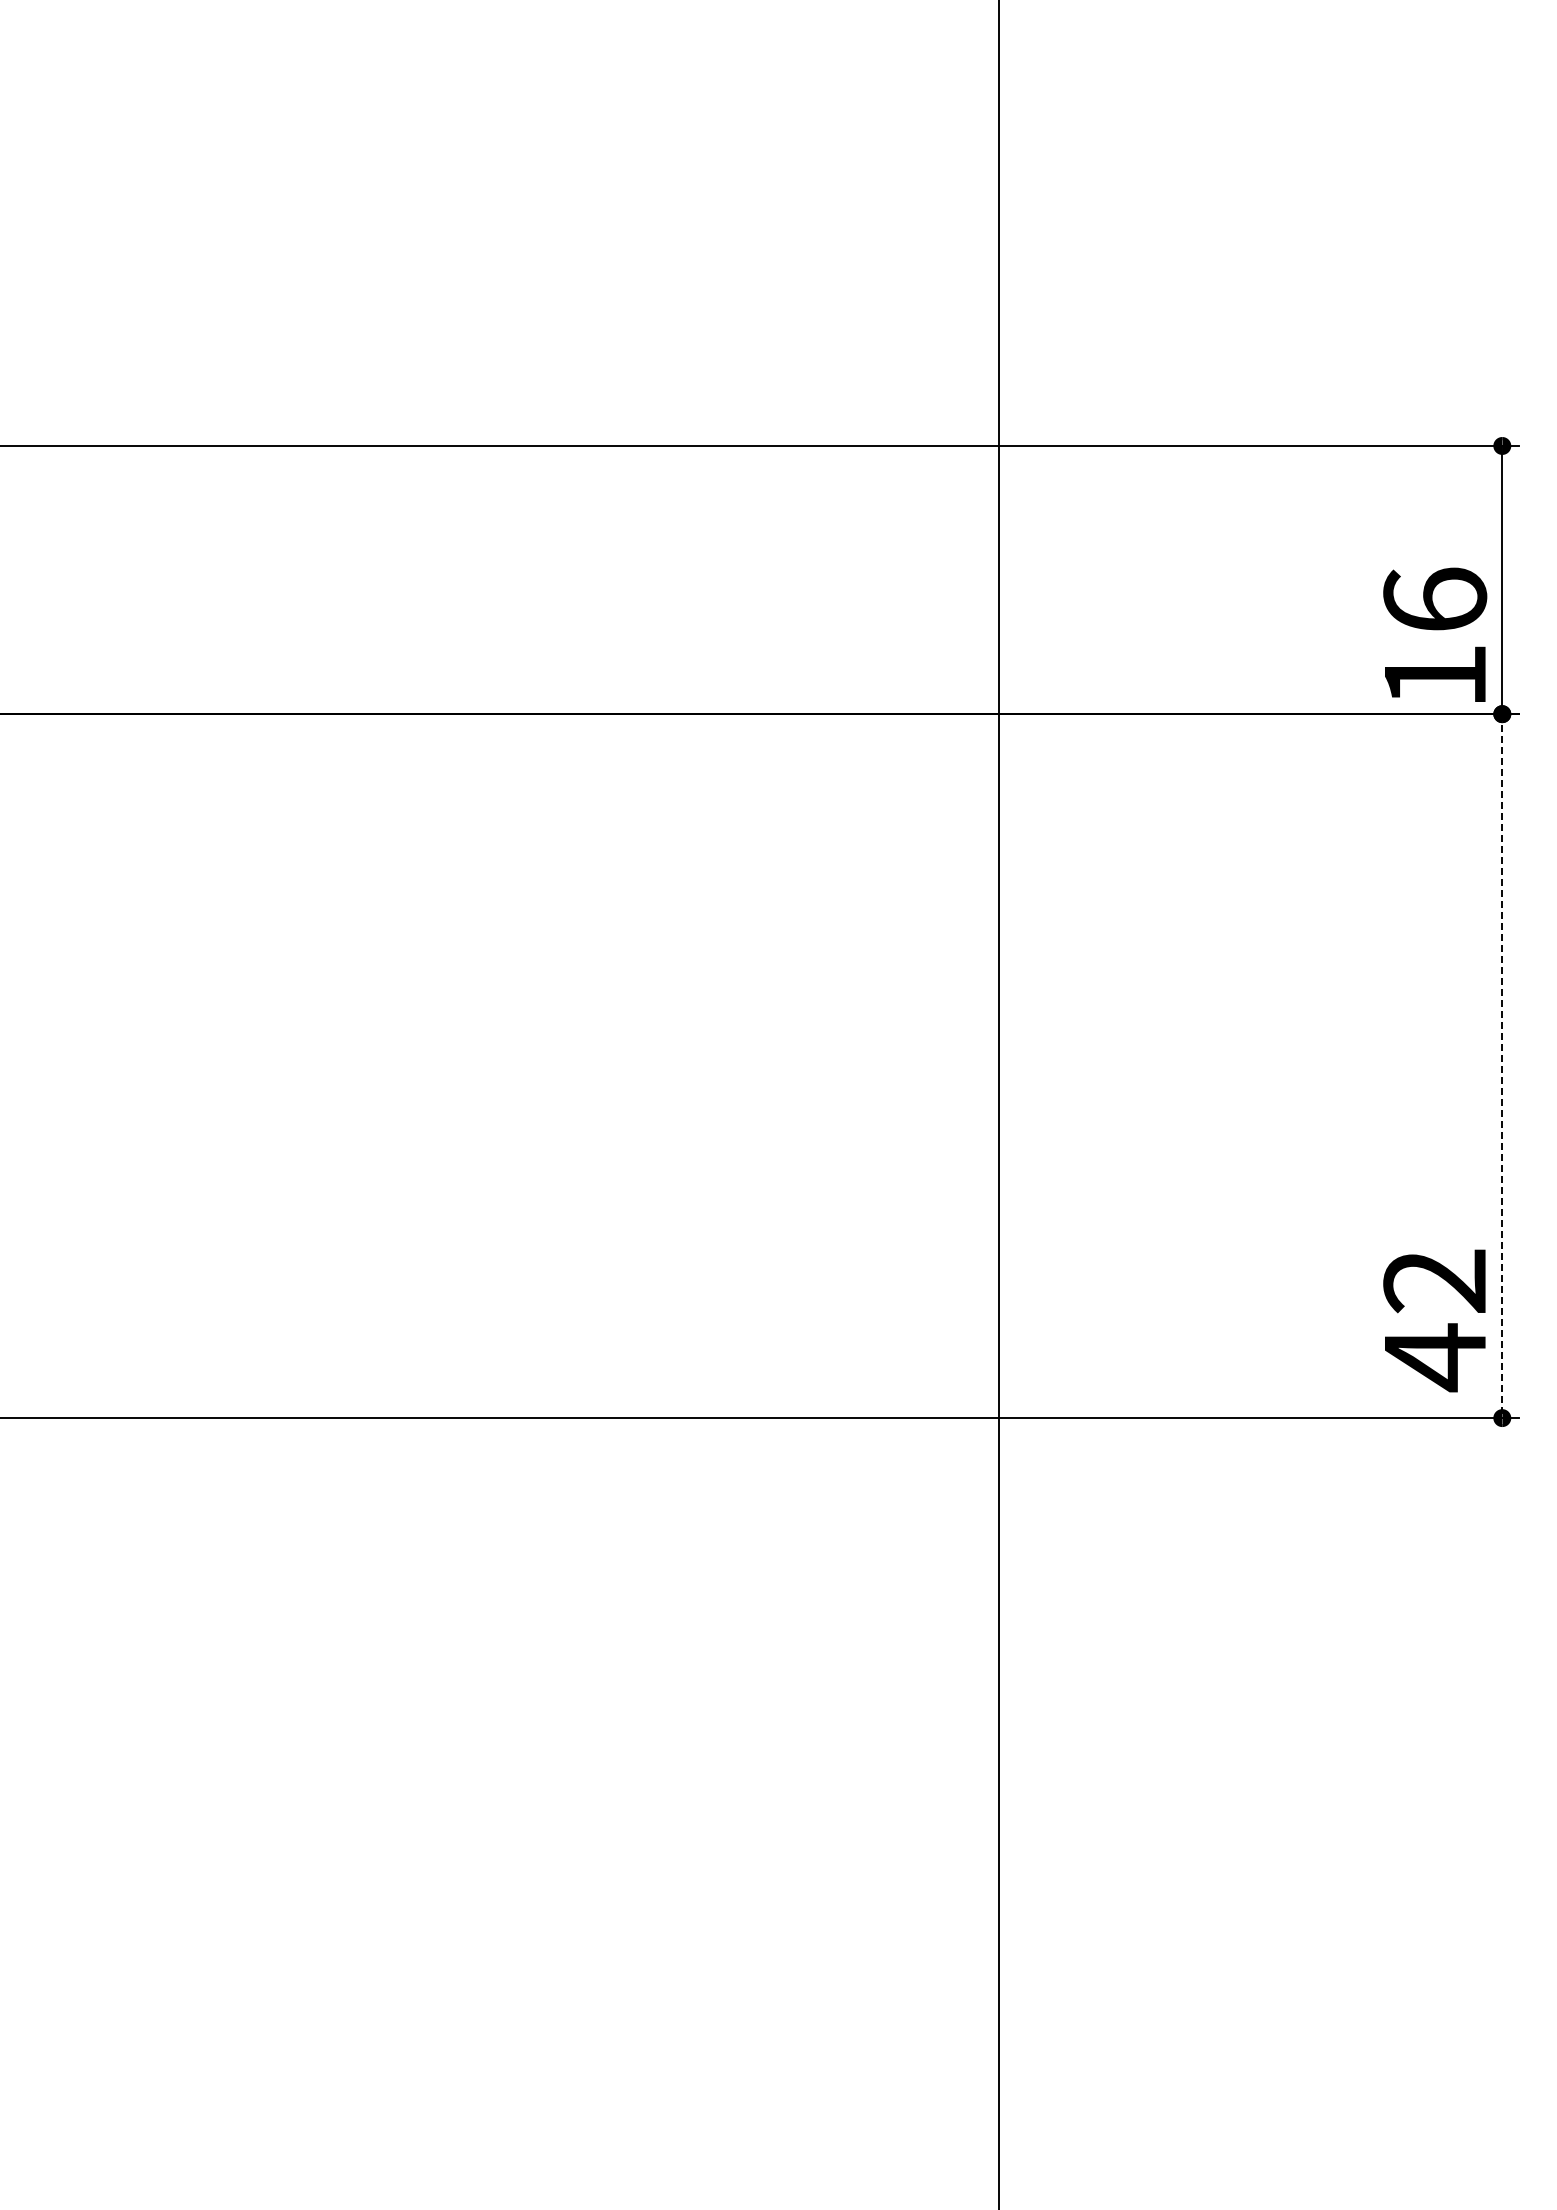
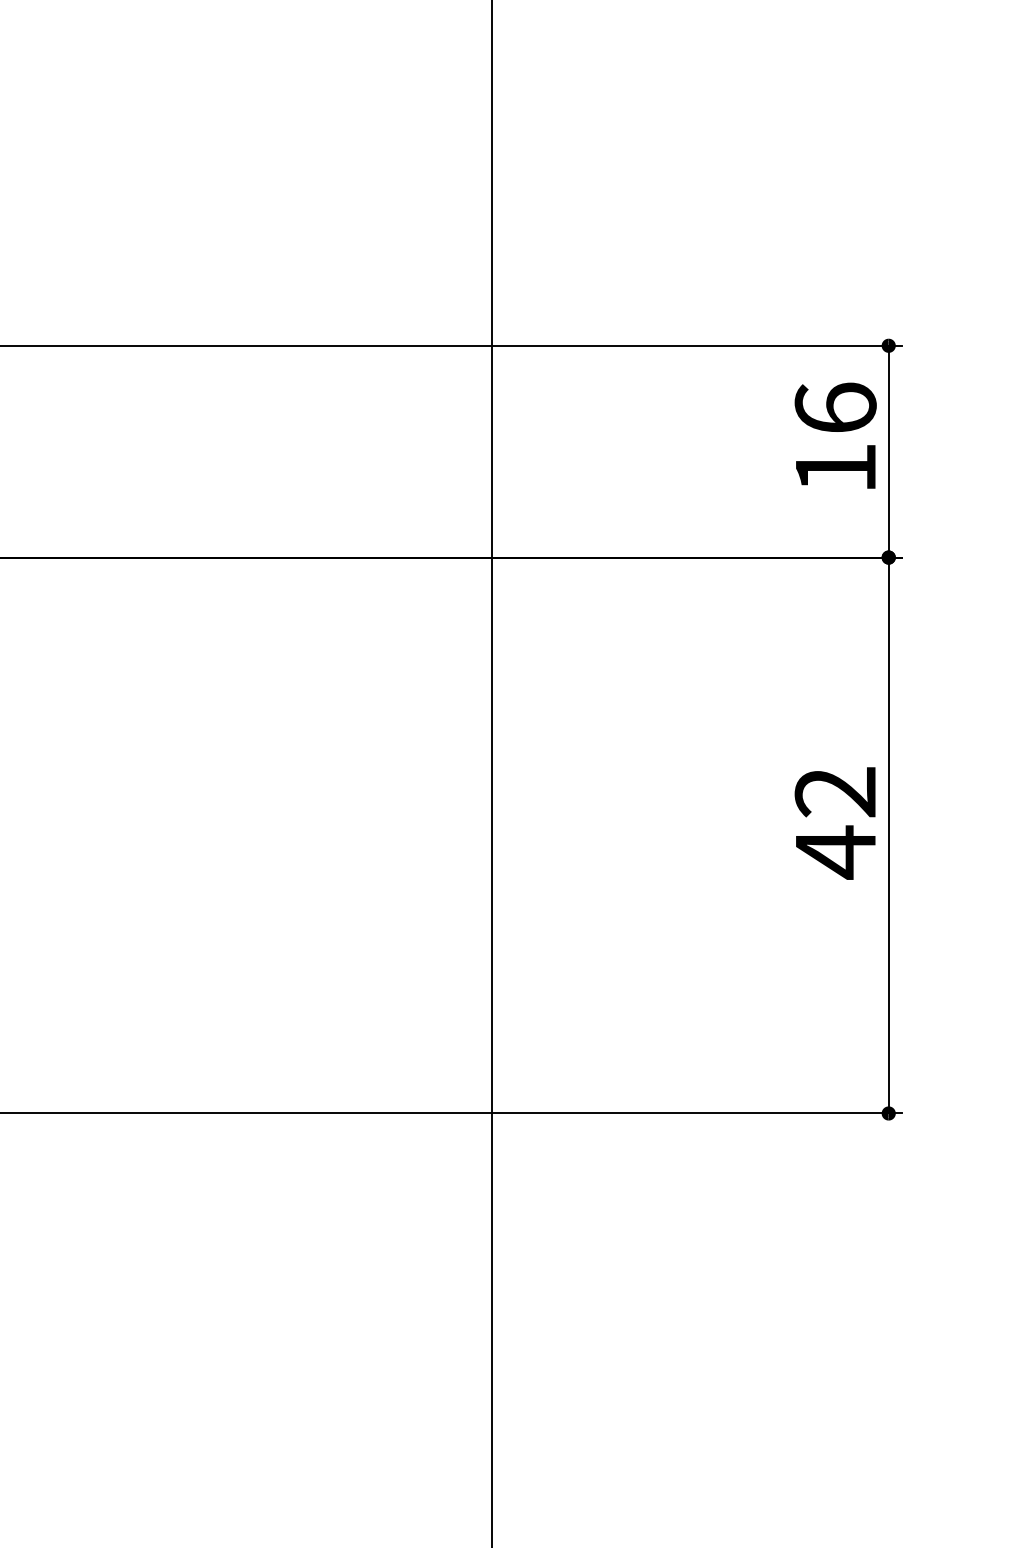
text: (1435, 634) -> (835, 435), moved
line: (1502, 1066) -> (888, 835), dashed -> solid
text: (1434, 1320) -> (835, 823), moved

